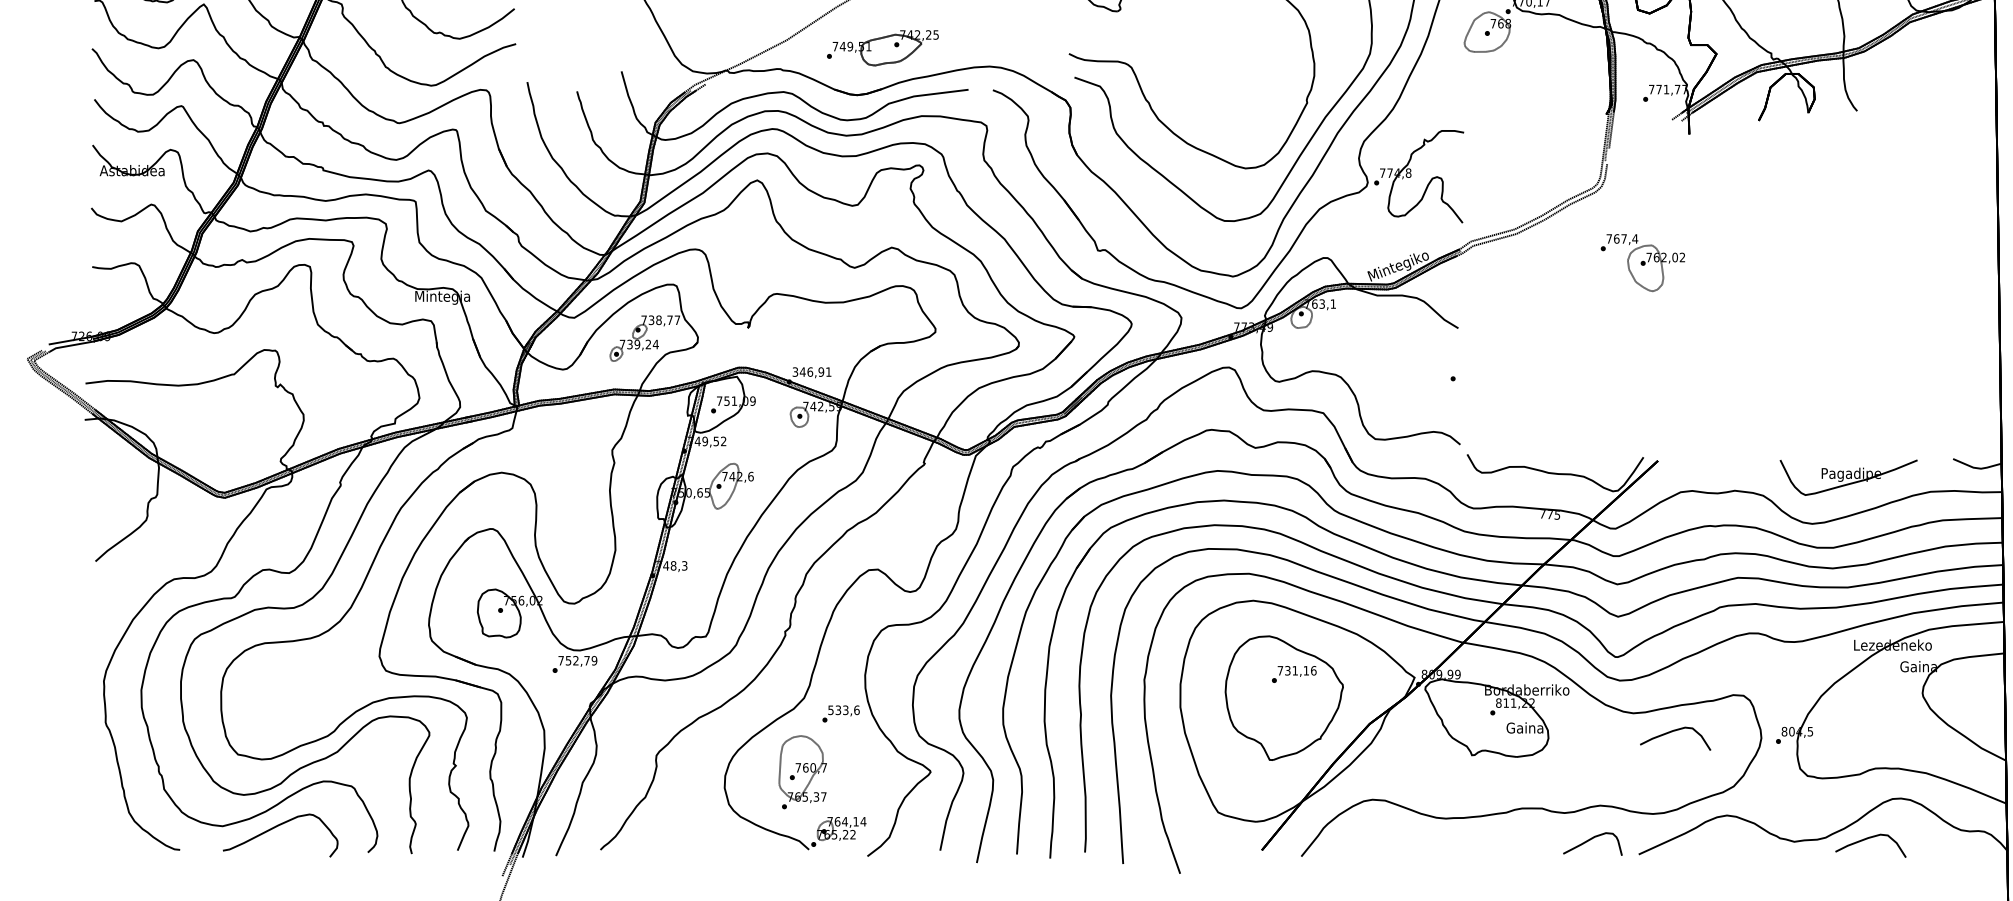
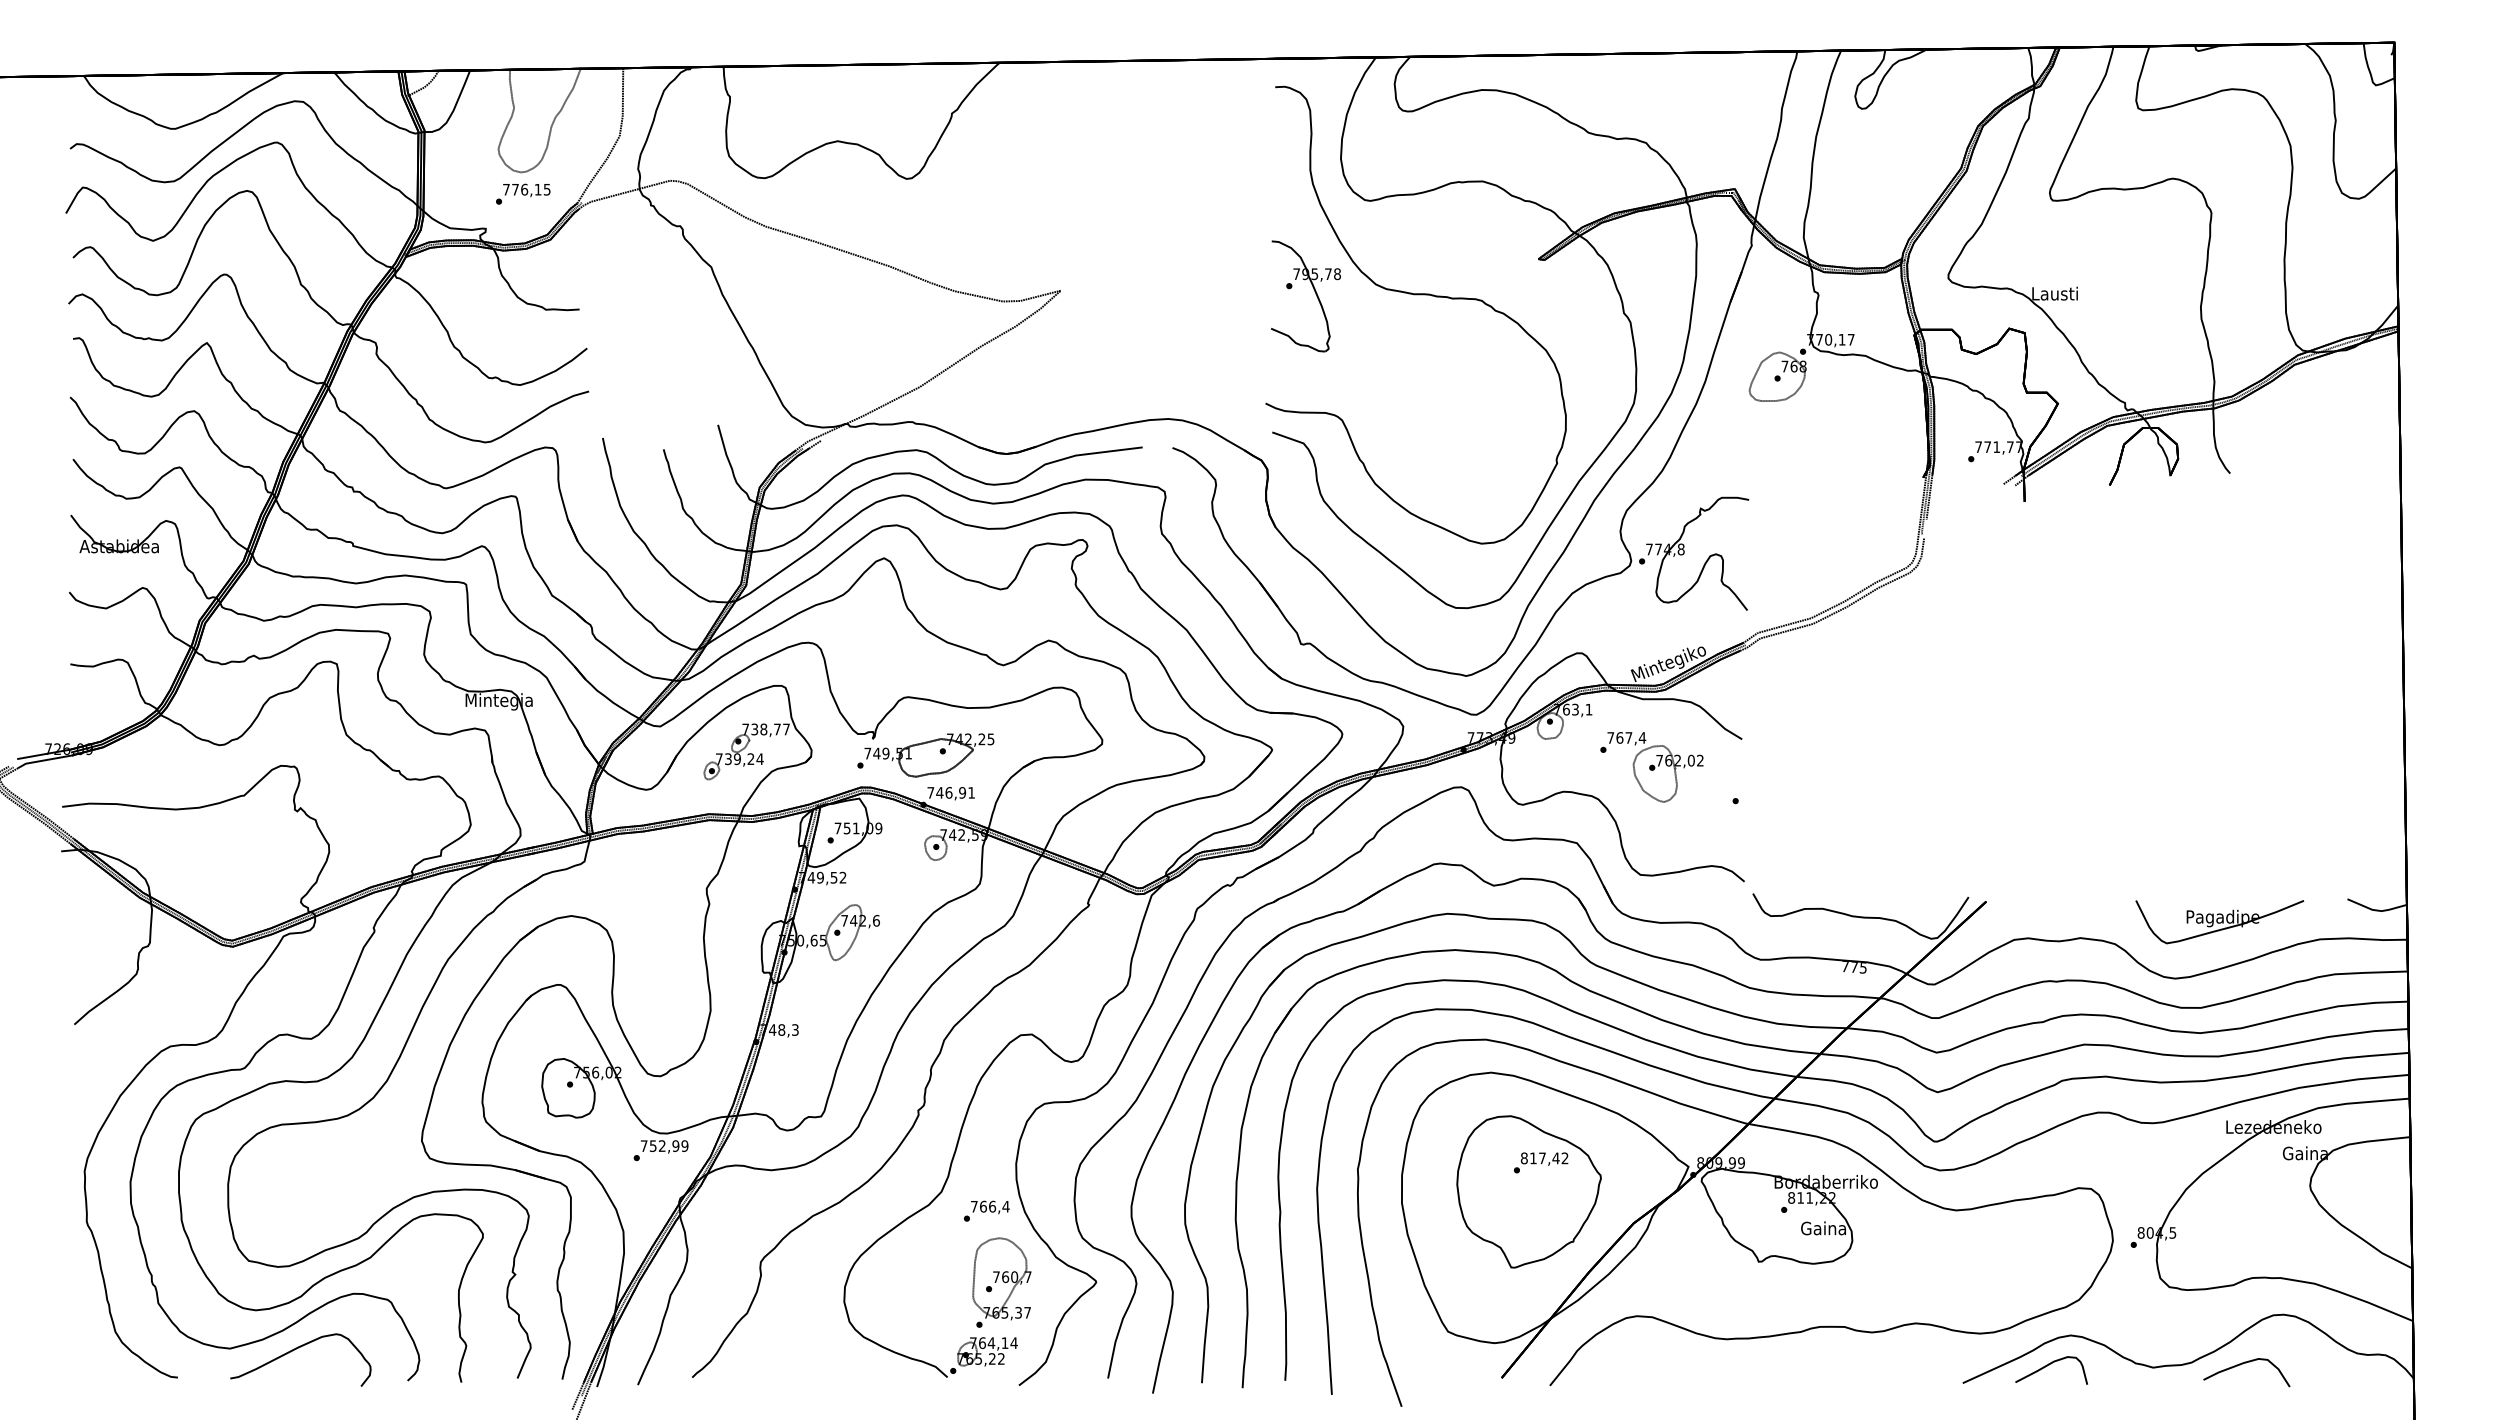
part: (882, 48) -> (925, 755), moved
part: (1642, 263) -> (1651, 767), moved
text: (795, 371) -> (930, 792), 346,91 -> 746,91
text: (586, 660) -> (675, 1145), 752,79 -> 752,99
text: (1296, 670) -> (1544, 1158), 731,16 -> 817,42
text: (844, 710) -> (990, 1206), 533,6 -> 766,4
curve: (1672, 732) -> (2004, 1233), removed
part: (802, 772) -> (1001, 1282), moved
curve: (1591, 840) -> (2049, 1365), moved

